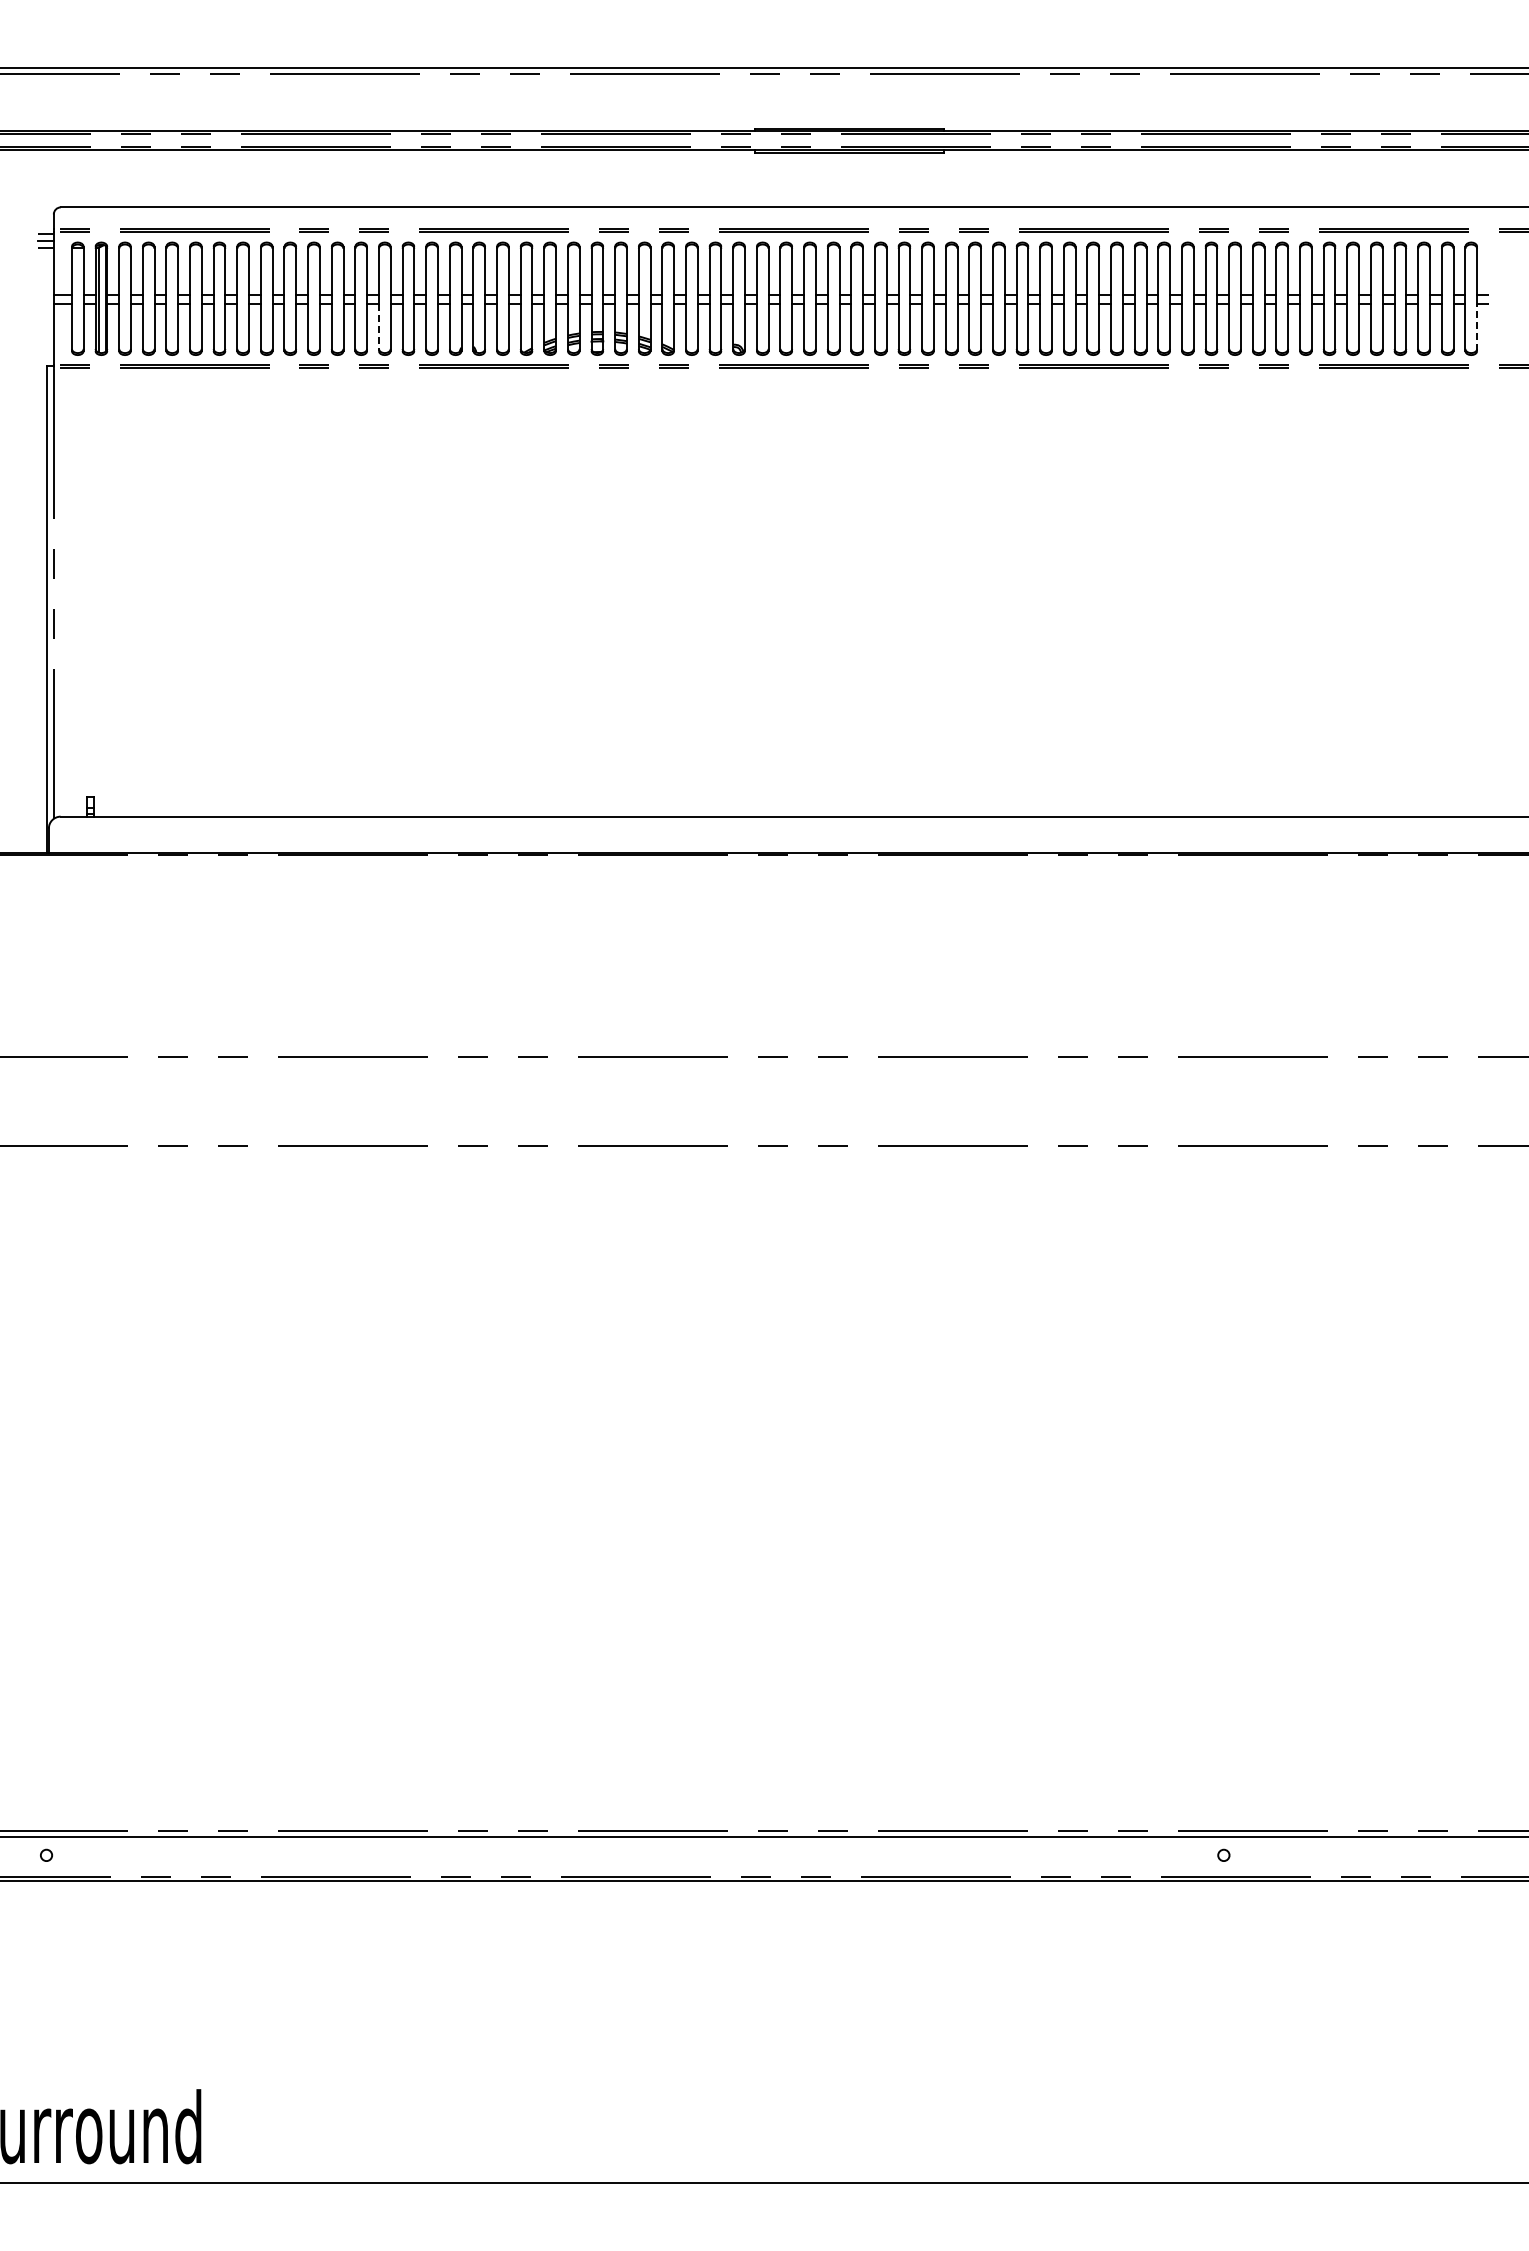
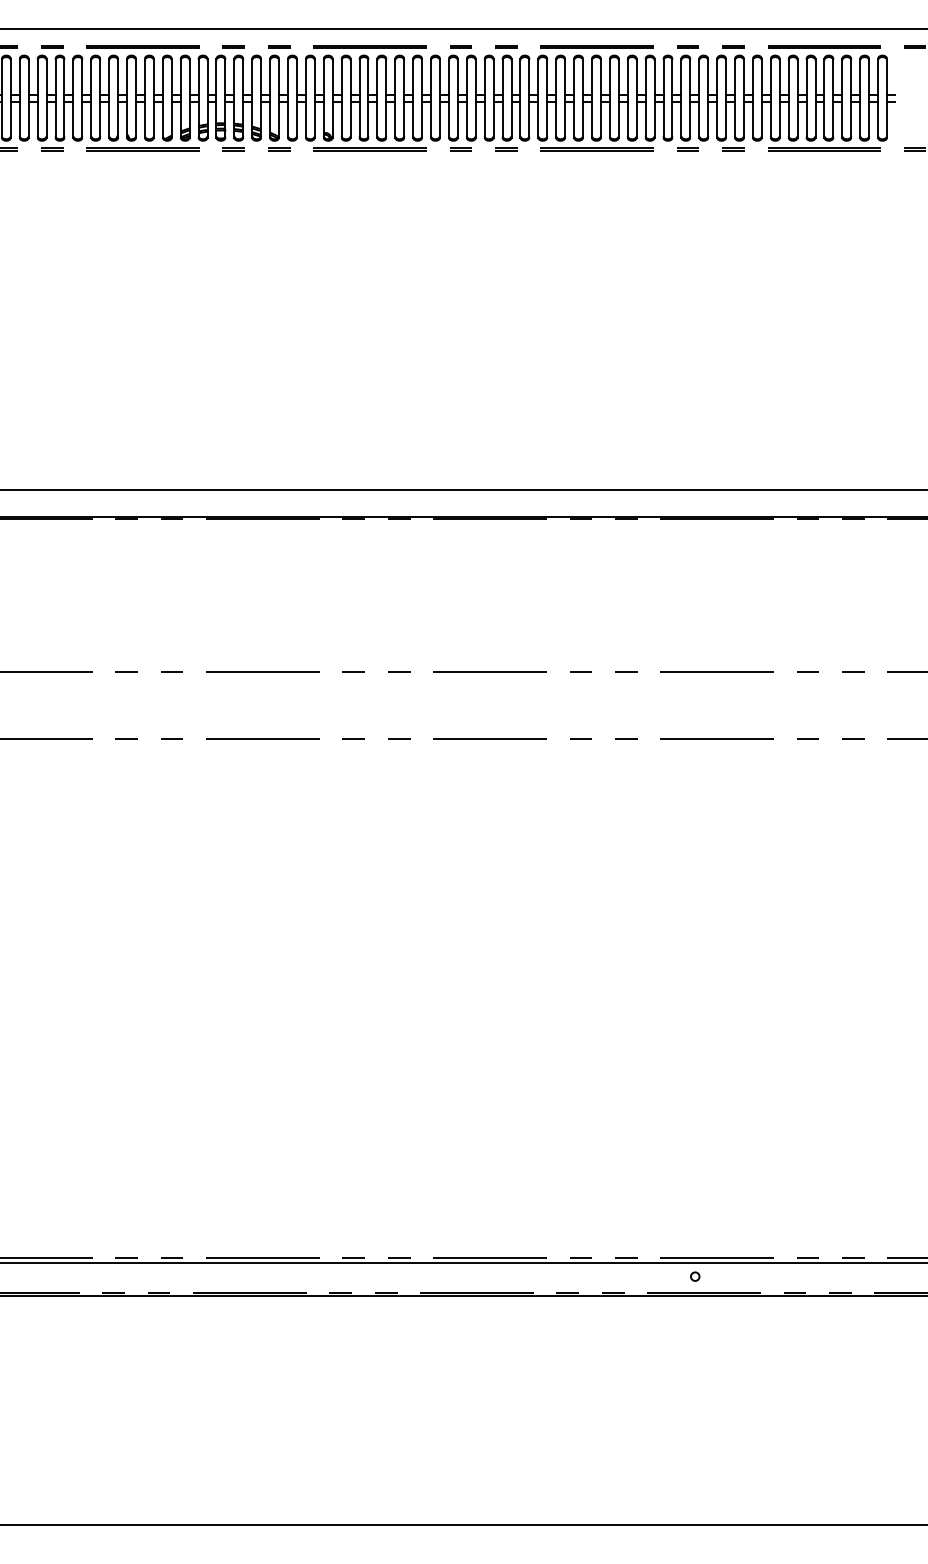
line: (1477, 327) -> (887, 119), dashed -> solid
line: (378, 328) -> (55, 120), dashed -> solid

